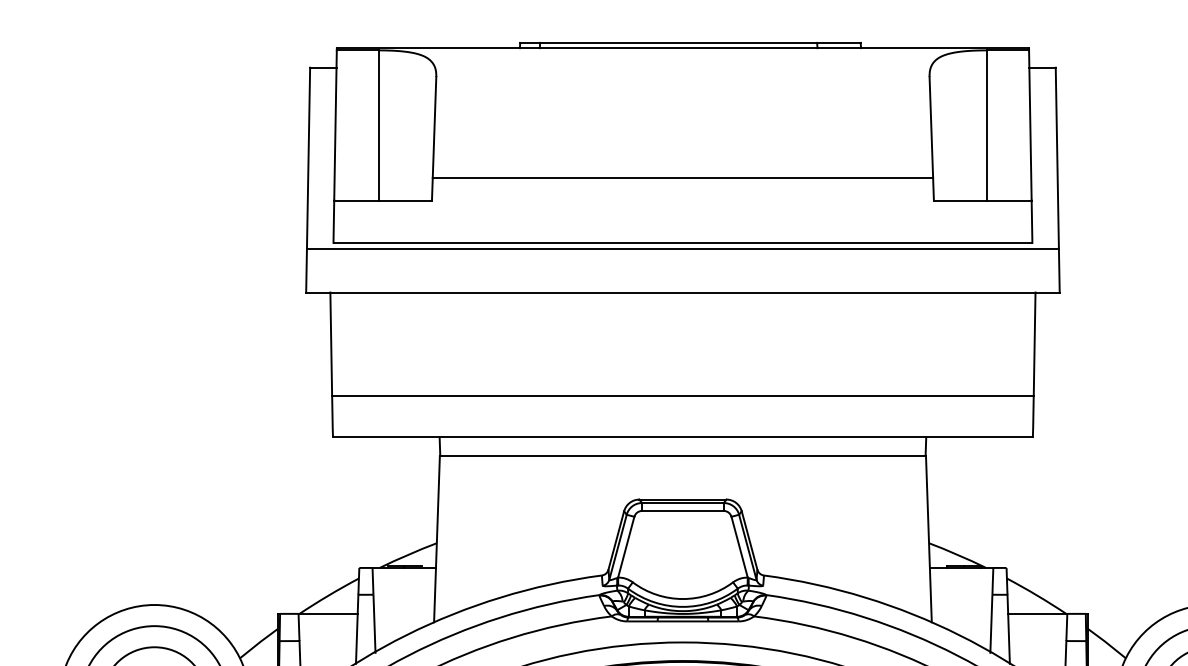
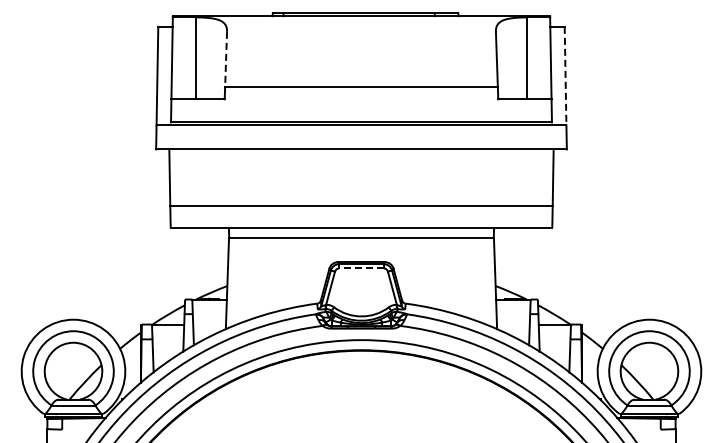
line: (435, 127) -> (226, 59), solid -> dashed
line: (1057, 158) -> (565, 76), solid -> dashed
line: (682, 511) -> (361, 268), solid -> dashed

